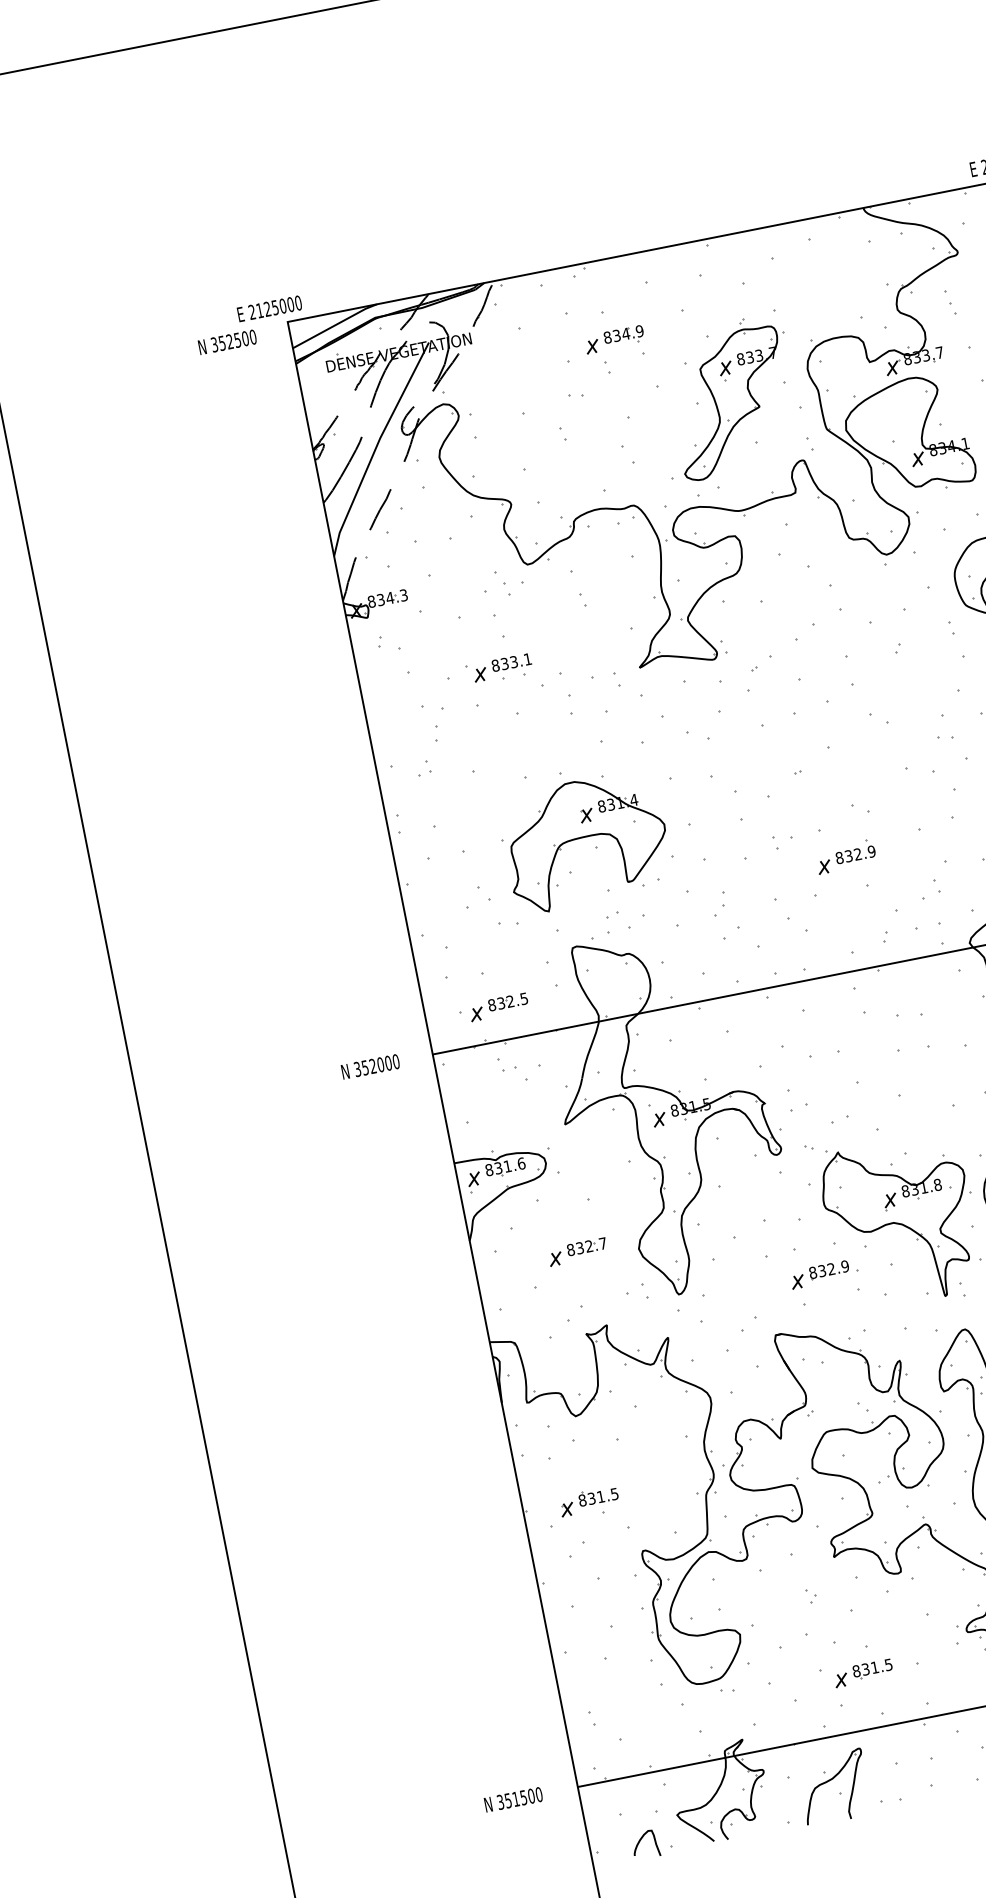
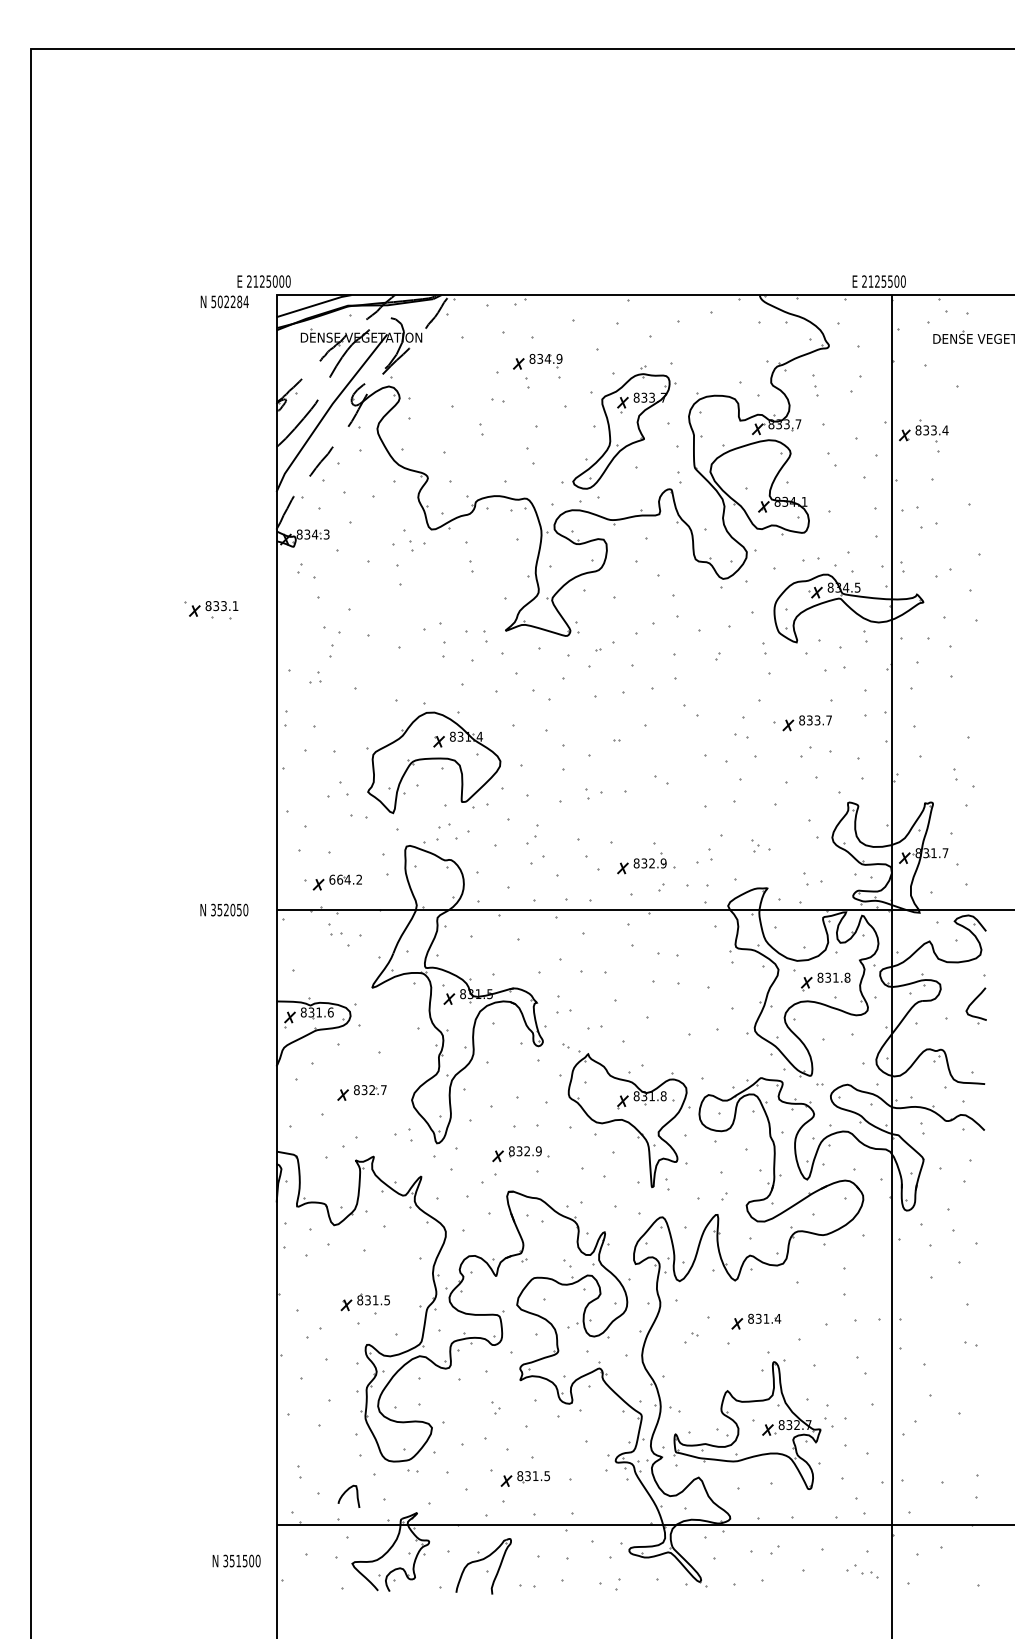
text: (233, 340) -> (229, 301), 352500 -> 502284
part: (500, 670) -> (211, 610), moved
part: (845, 856) -> (641, 863), moved
text: (507, 1001) -> (345, 879), 832.5 -> 664.2
text: (387, 1062) -> (238, 909), 352000 -> 352050
part: (824, 1274) -> (520, 1154), moved
part: (588, 1503) -> (364, 1303), moved
text: (513, 1799) -> (236, 1560), moved
curve: (641, 1840) -> (346, 1492), moved

